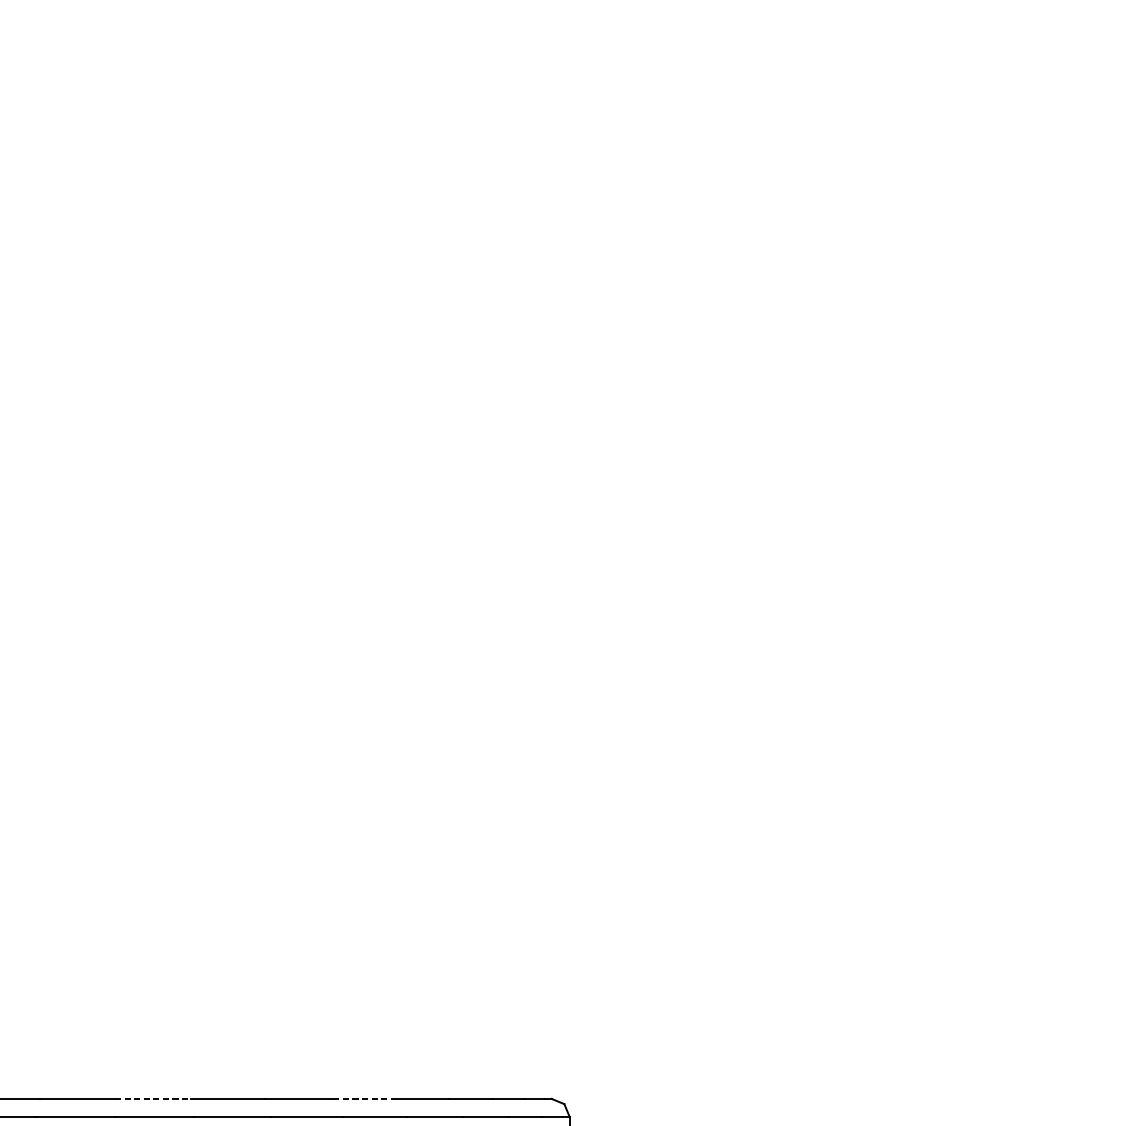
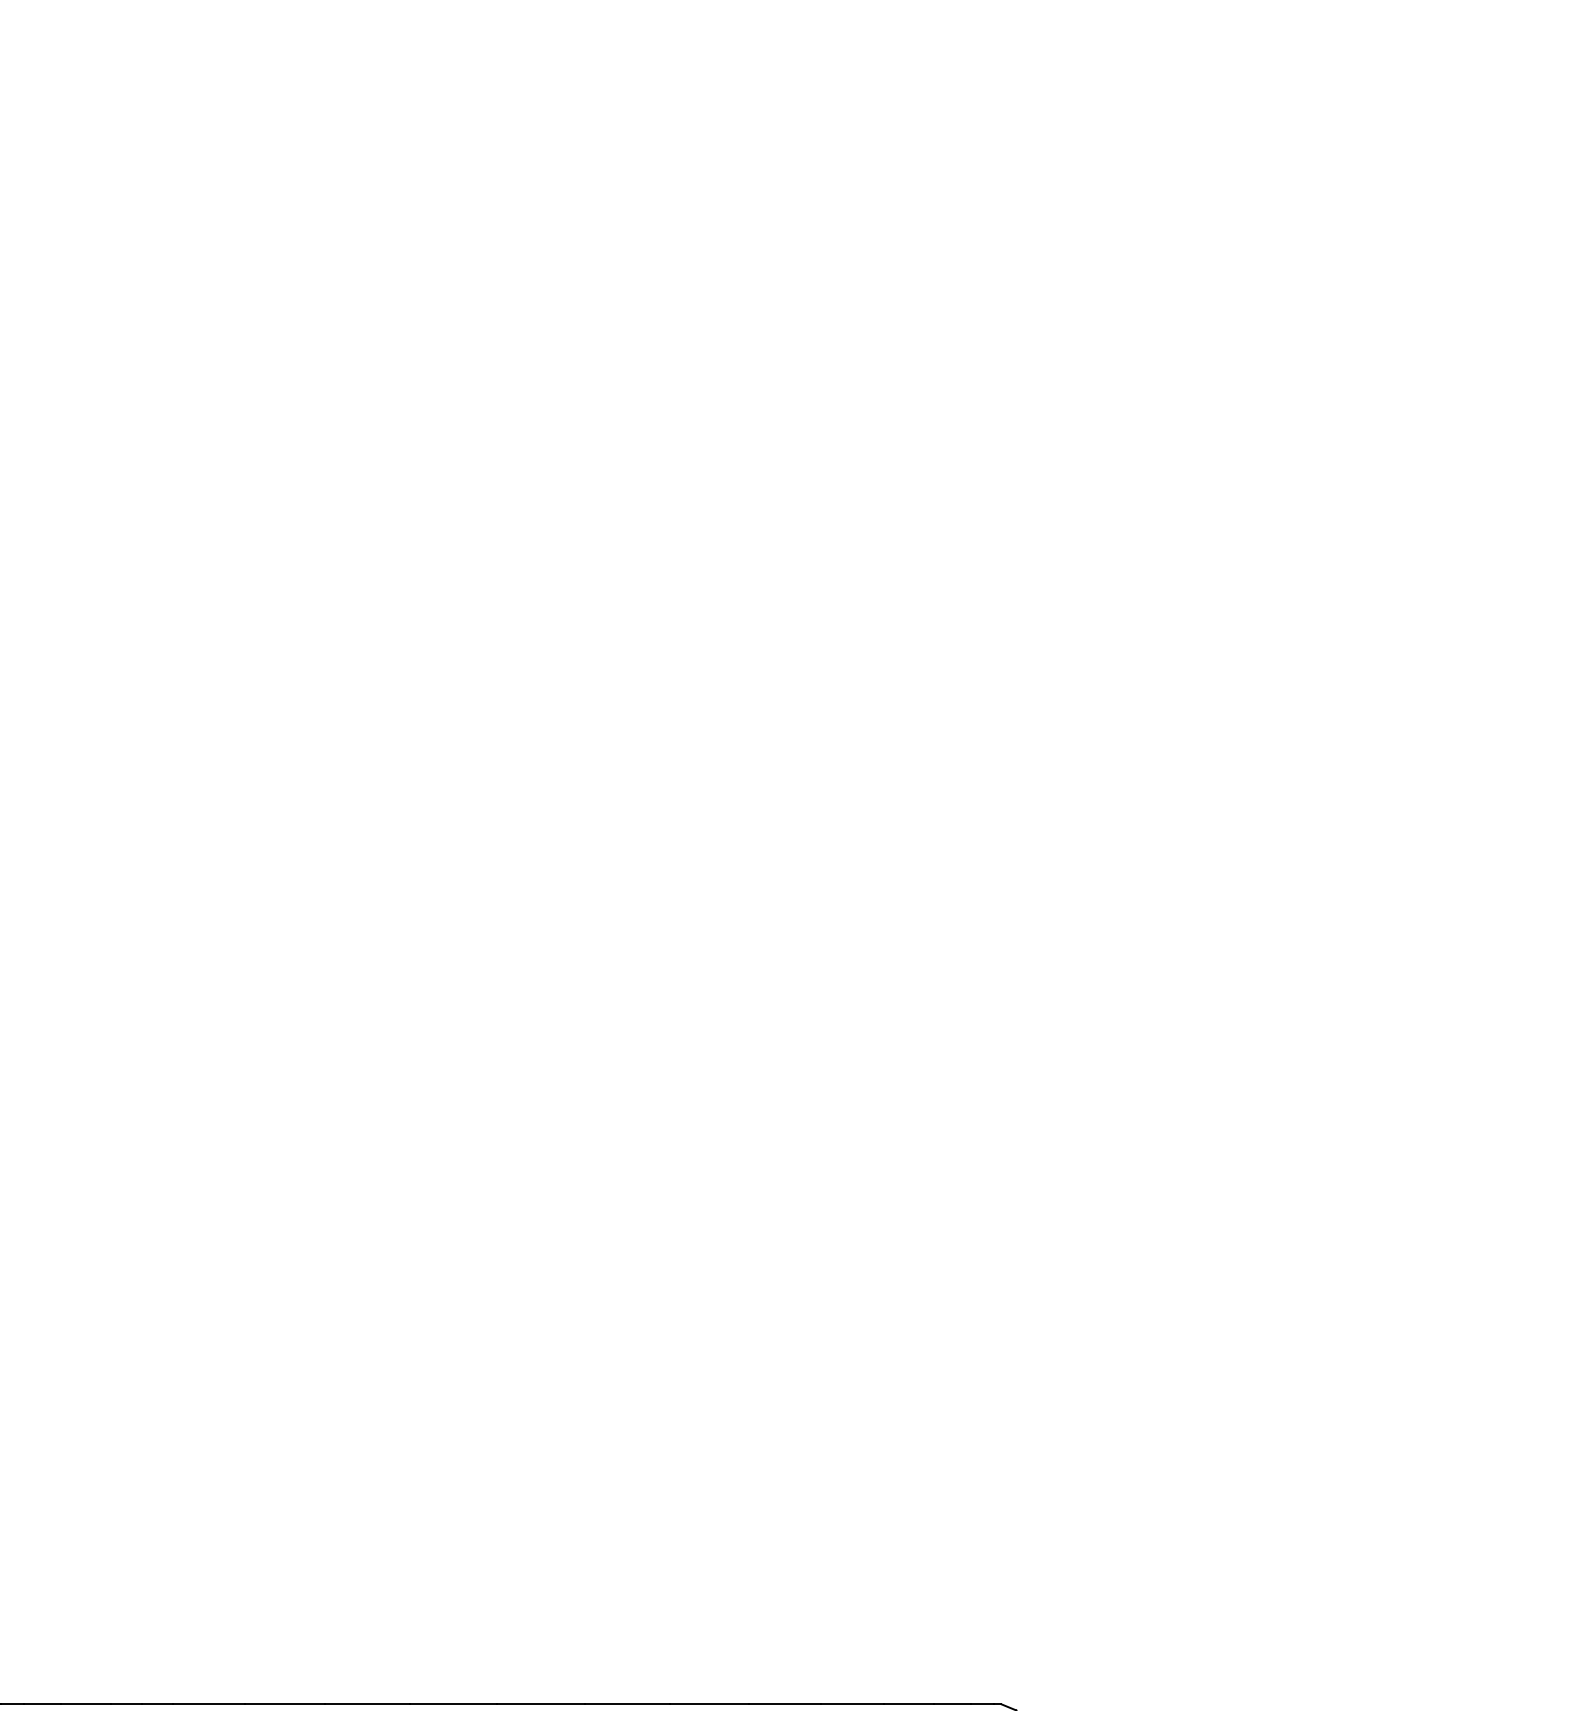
line: (153, 1099) -> (541, 1704), dashed -> solid
line: (364, 1099) -> (785, 1704), dashed -> solid

